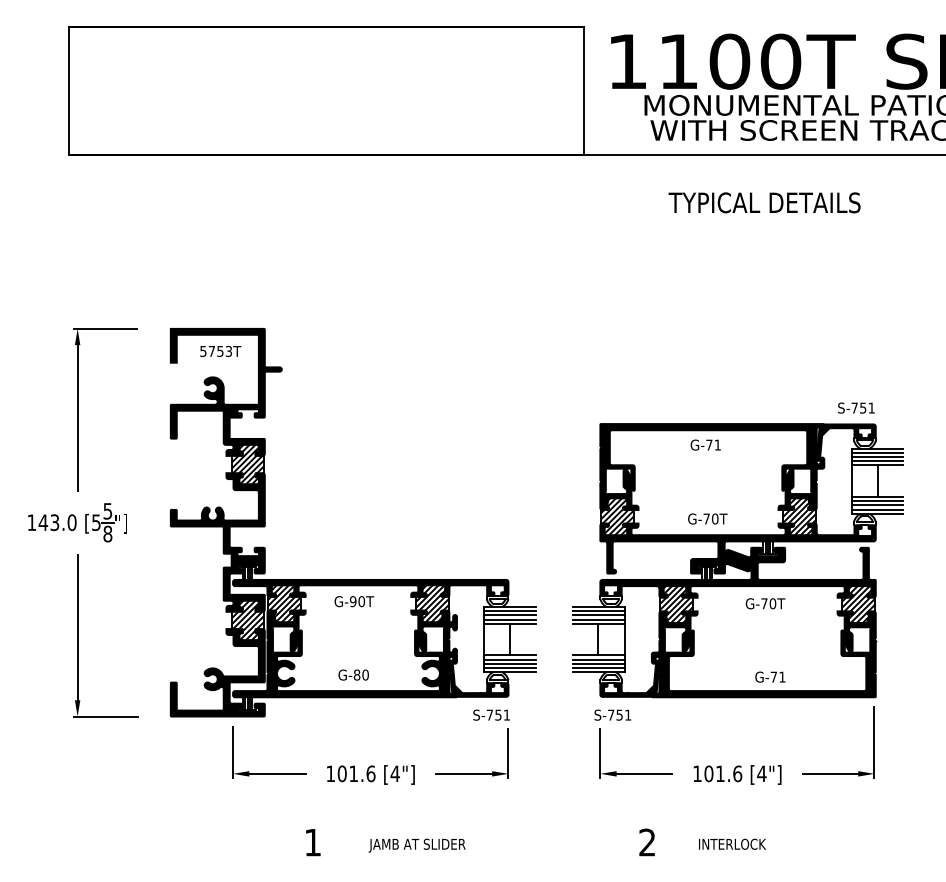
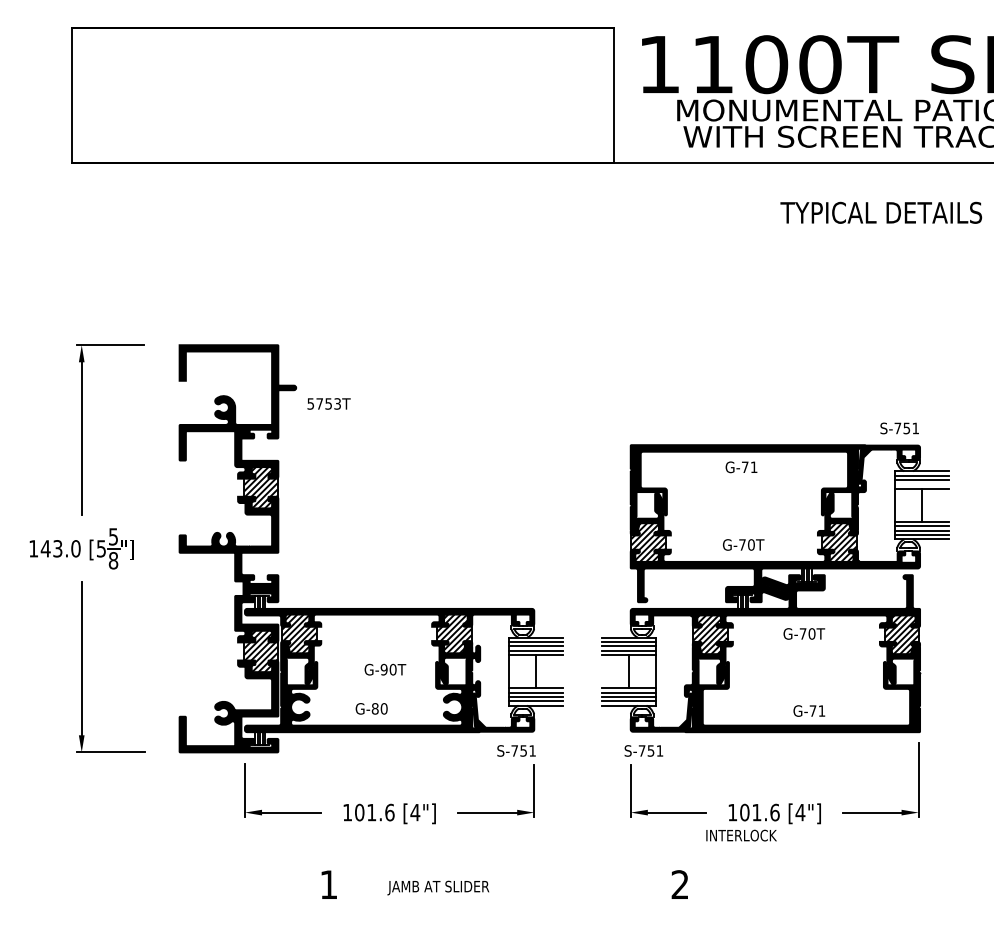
text: (764, 202) -> (881, 212), moved
text: (220, 351) -> (328, 403), moved
line: (877, 461) -> (921, 484), removed
text: (354, 601) -> (385, 669), moved
text: (732, 844) -> (741, 835), moved

